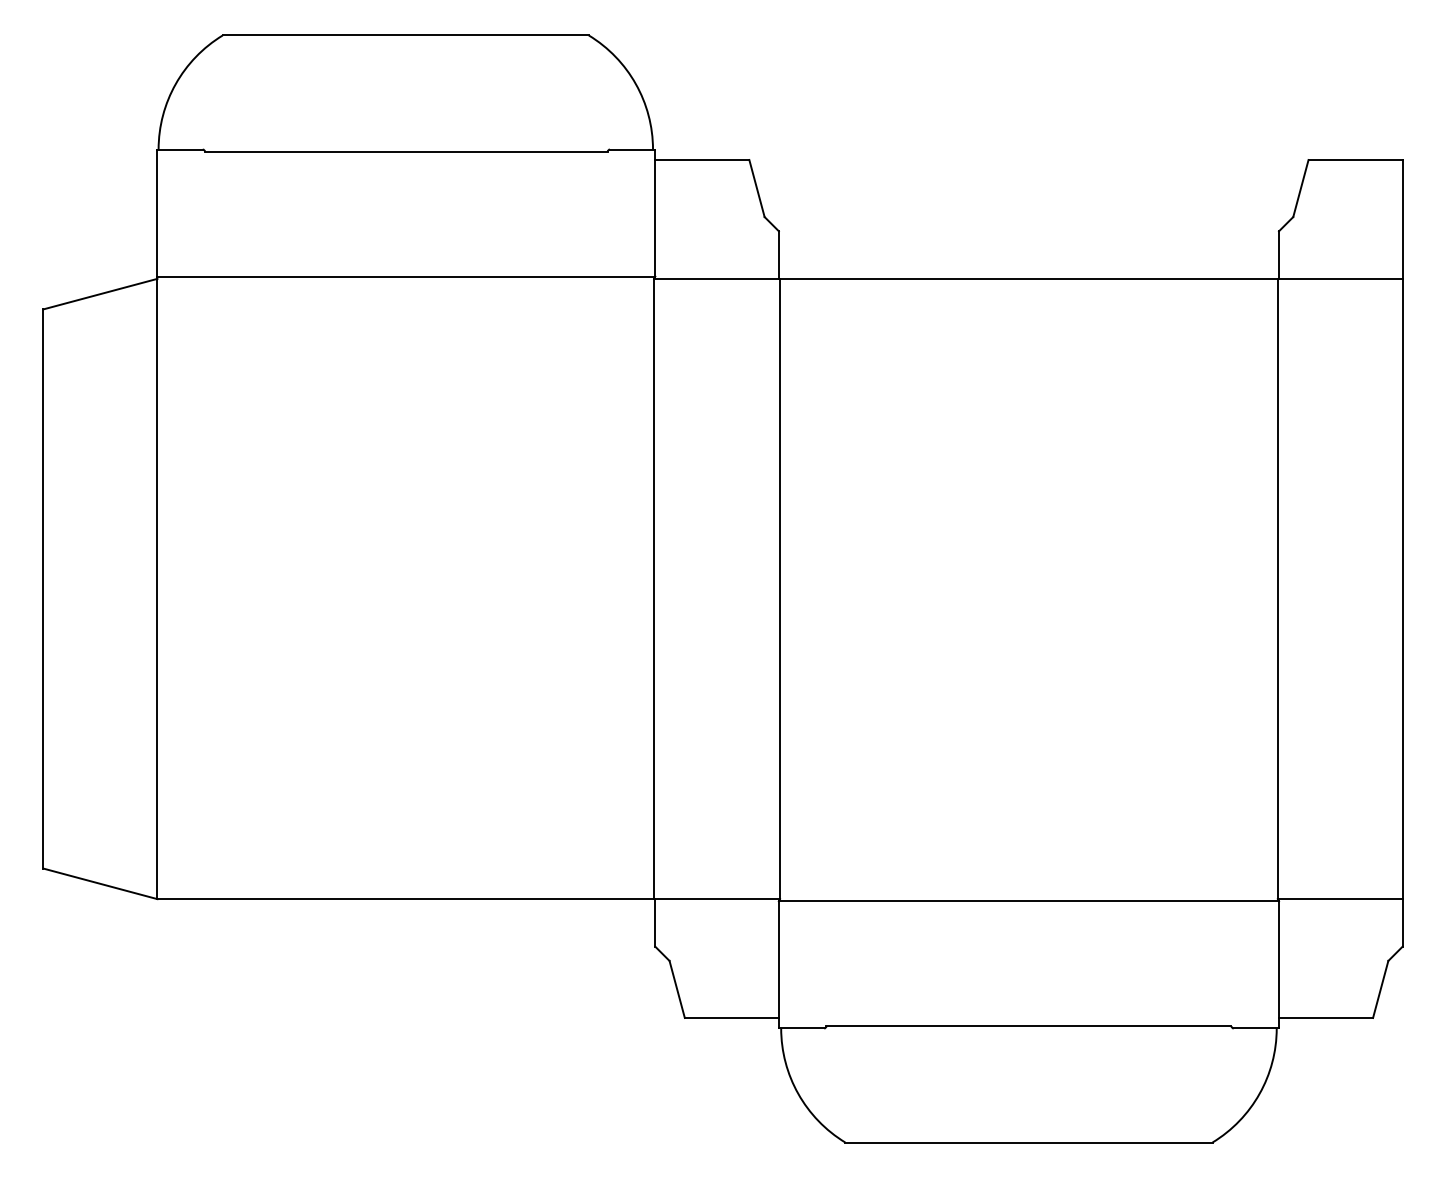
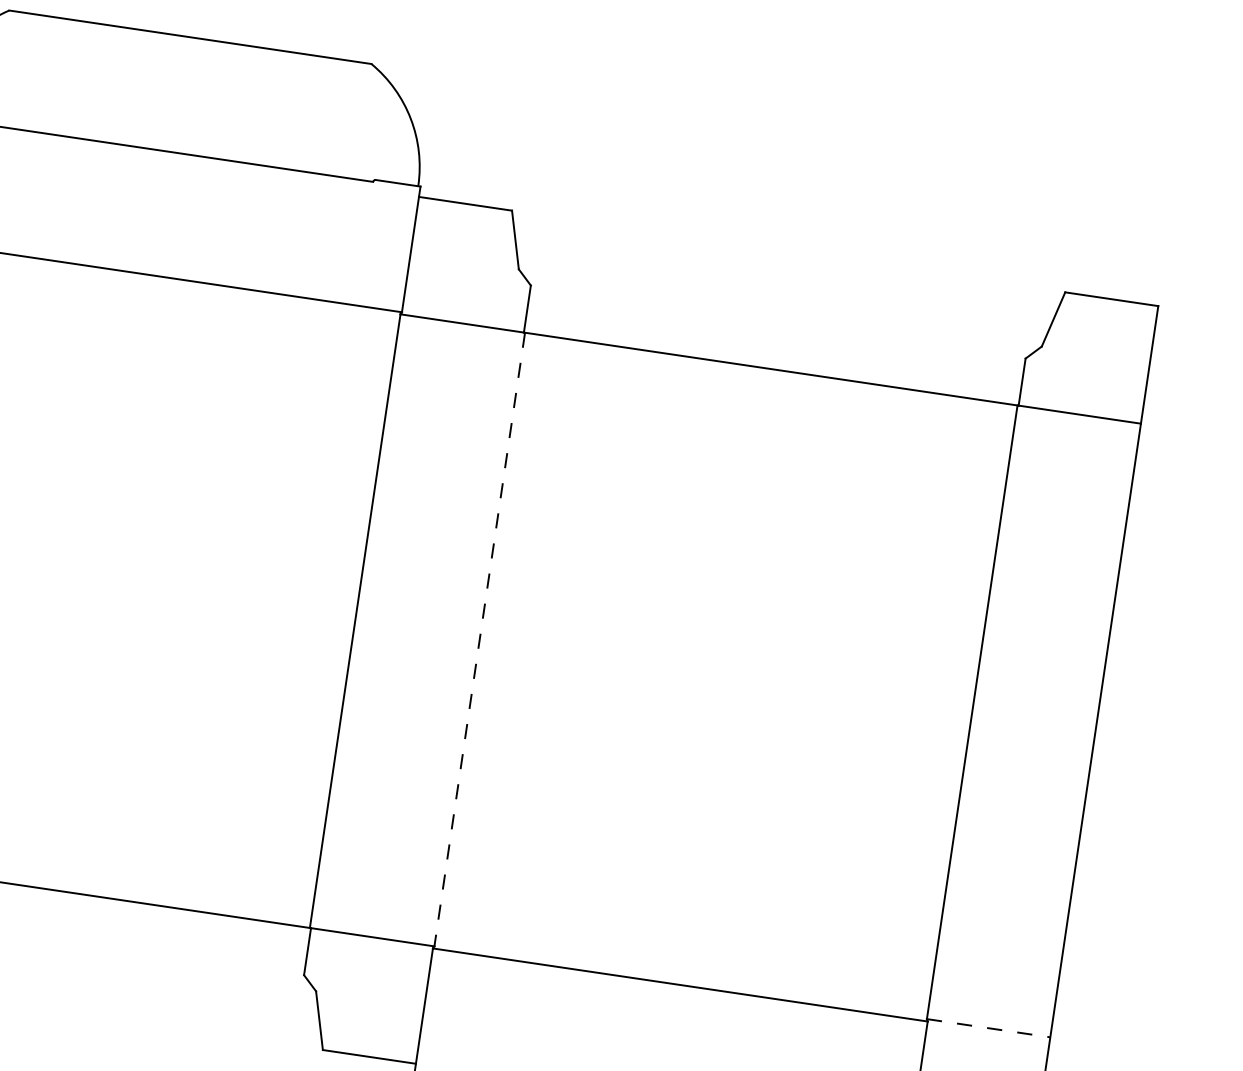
line: (780, 589) -> (480, 640), solid -> dashed
line: (1340, 899) -> (988, 1028), solid -> dashed

